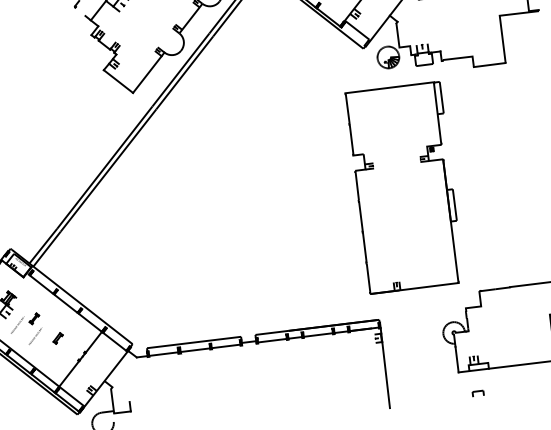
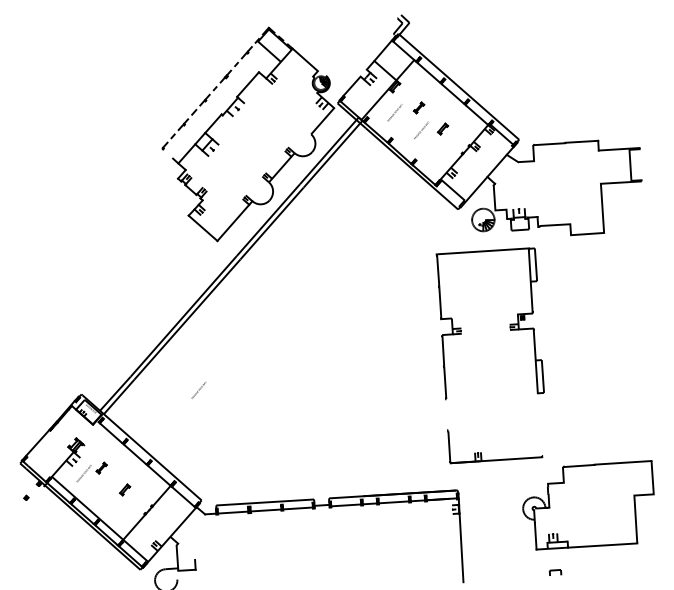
line: (450, 220) -> (537, 392), removed
line: (364, 247) -> (447, 414), removed
text: (35, 336) -> (198, 390), moved

